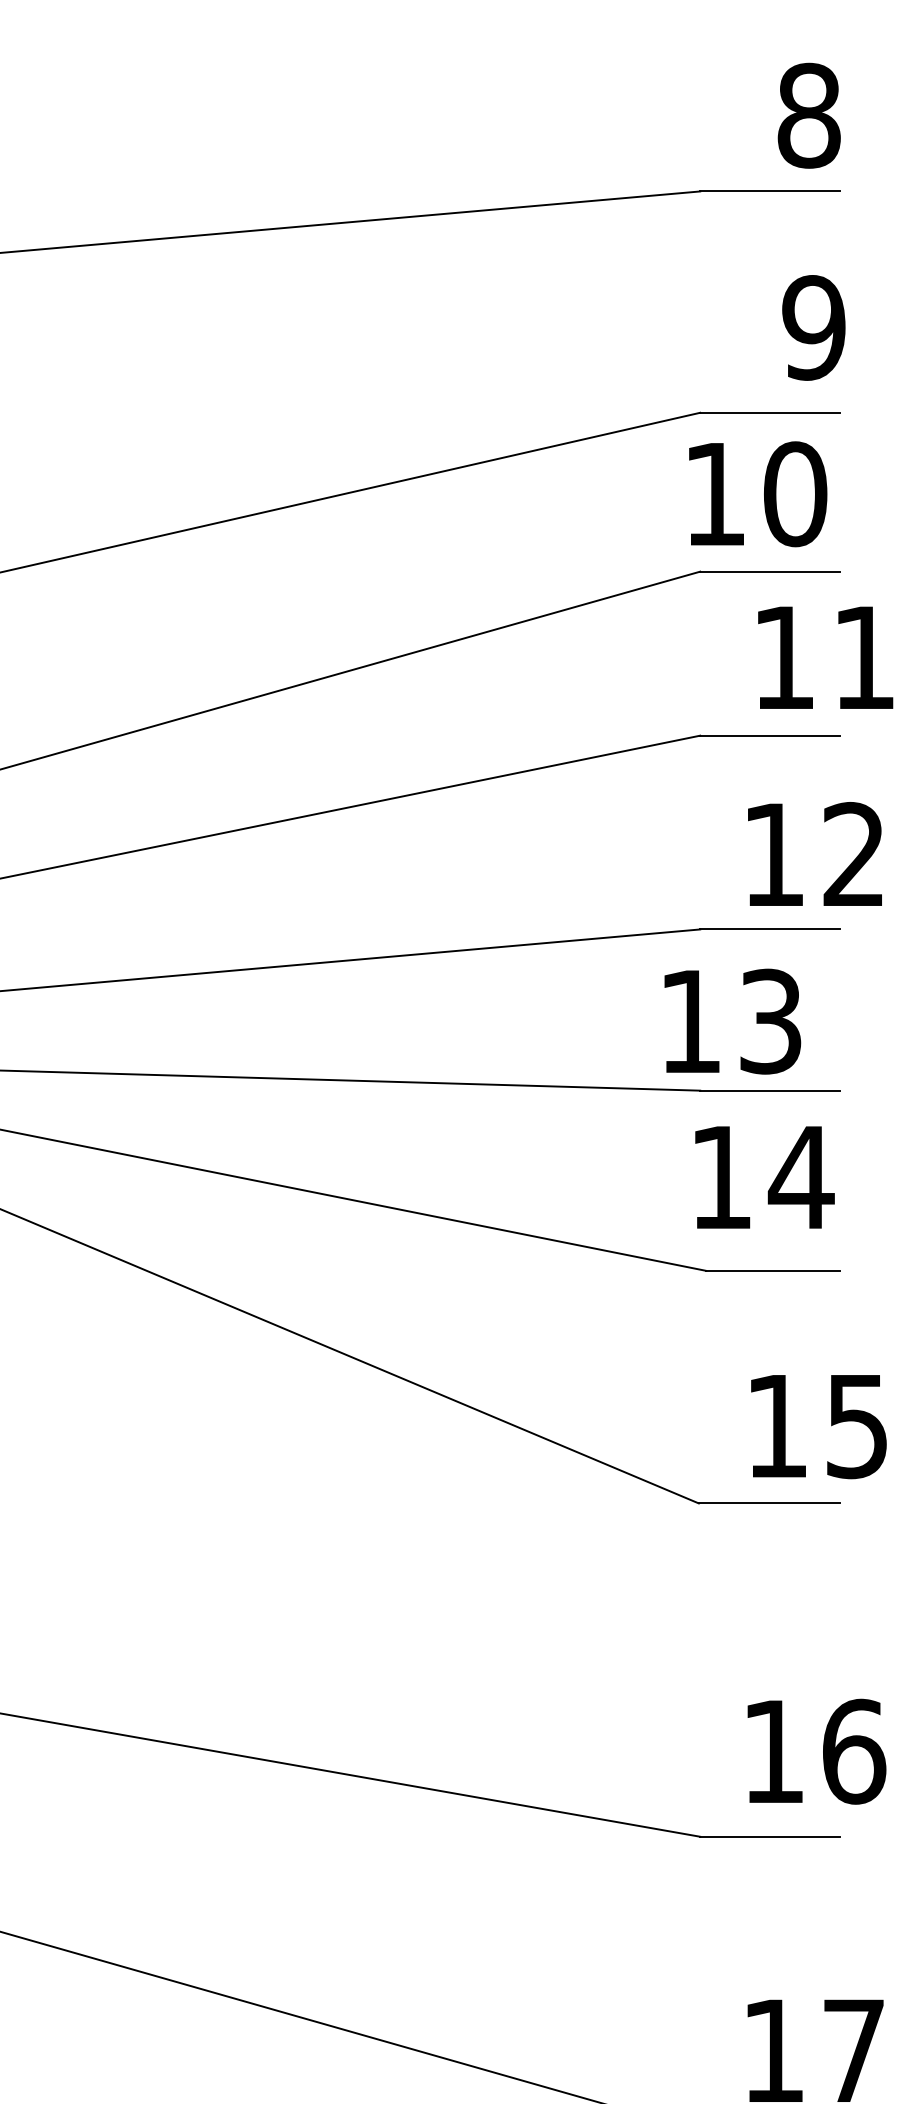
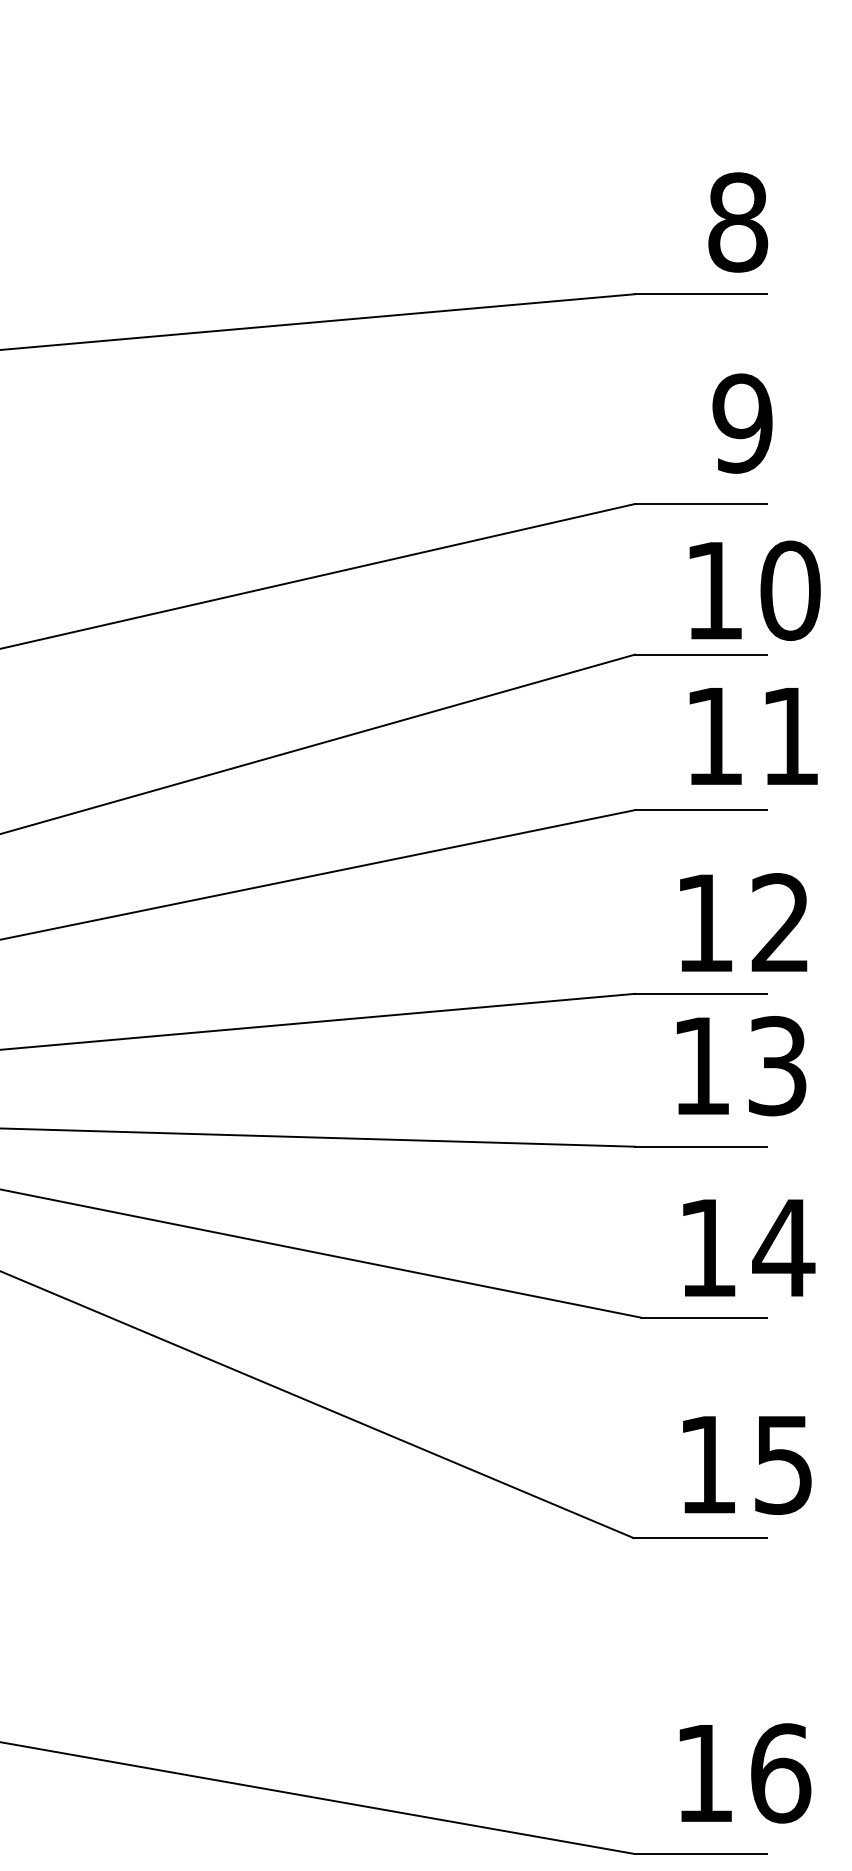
text: (758, 494) -> (755, 591), moved
text: (732, 1021) -> (741, 1065), moved
text: (764, 1177) -> (748, 1247), moved

